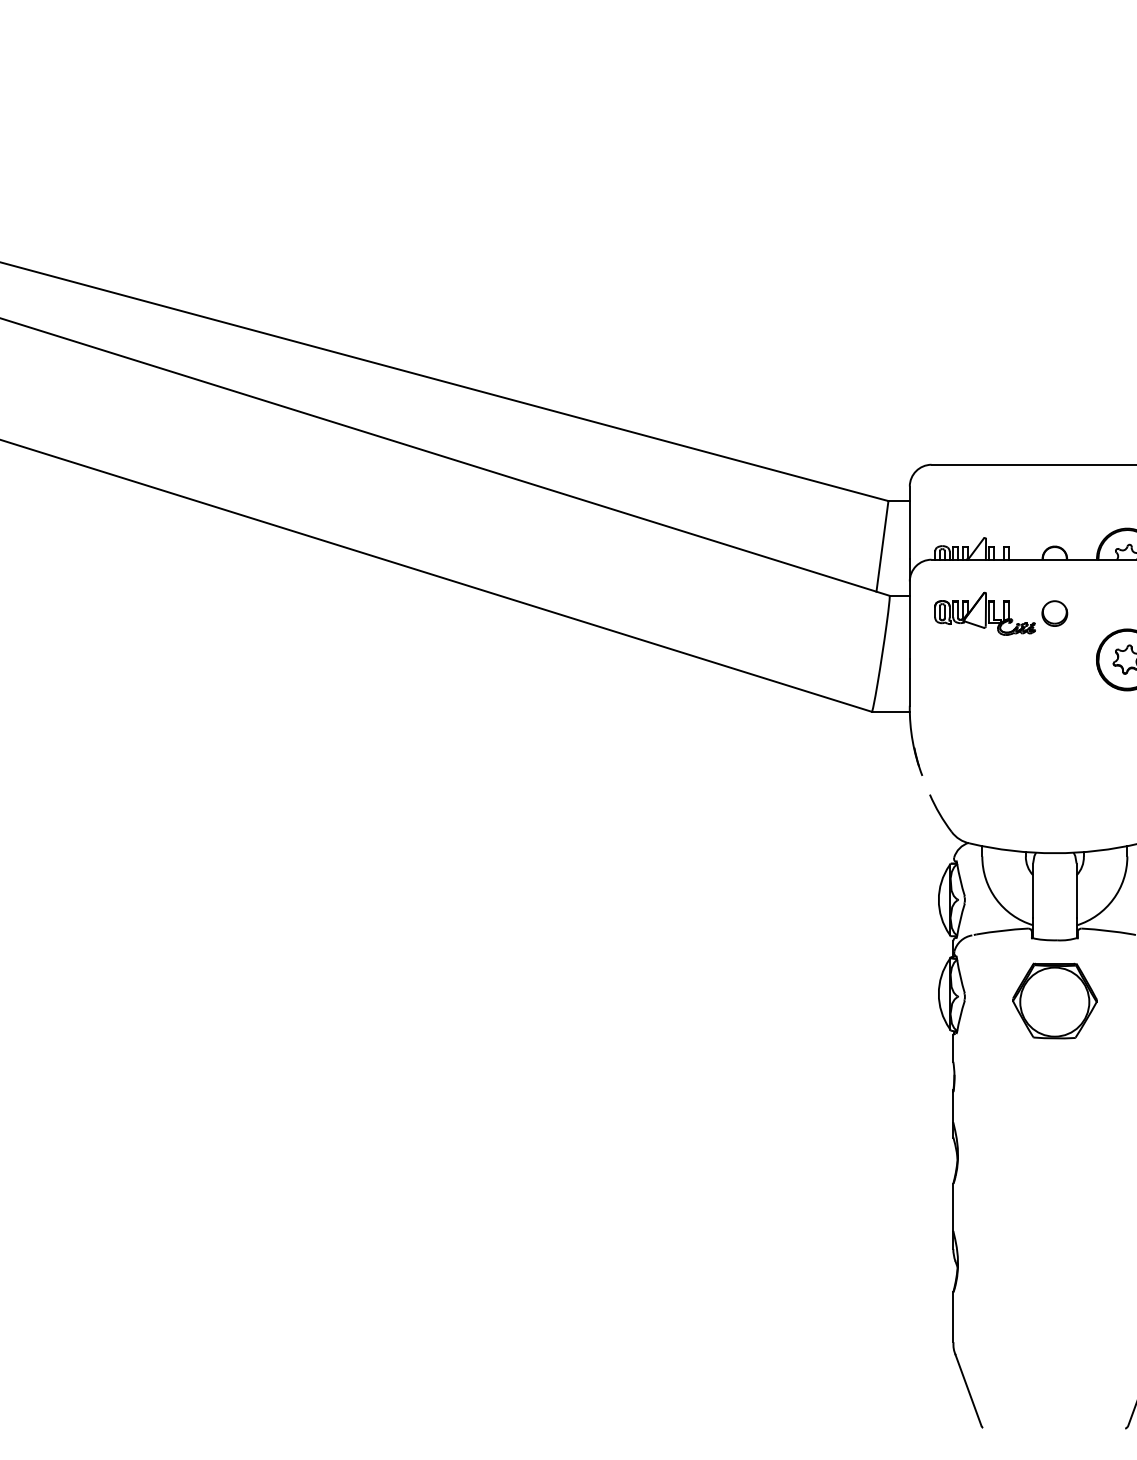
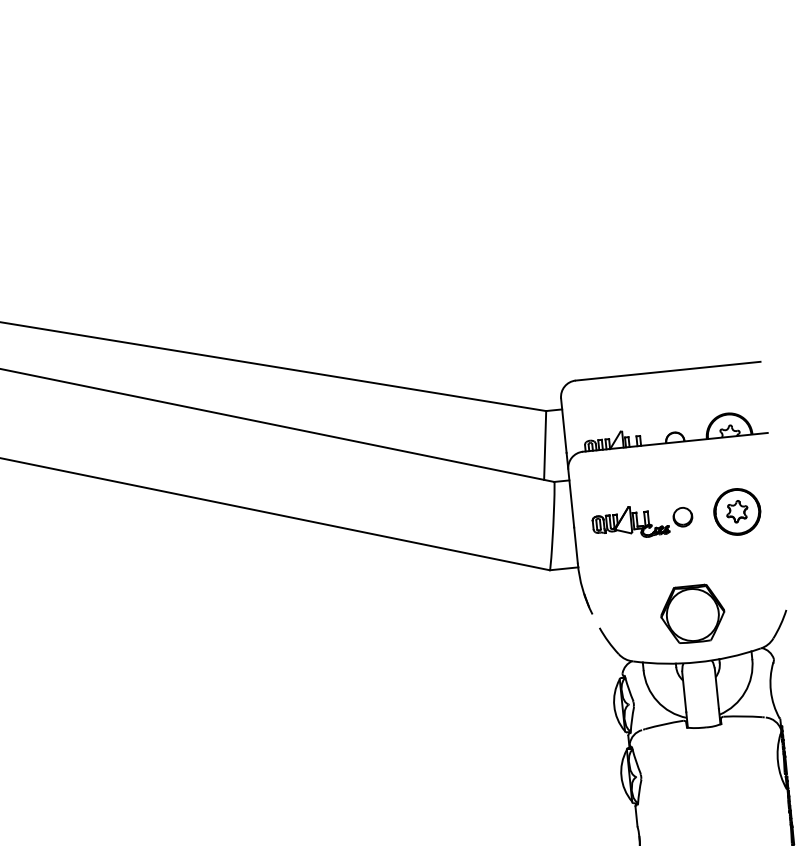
part: (1001, 613) -> (642, 521), moved
part: (1054, 1000) -> (692, 613), moved

